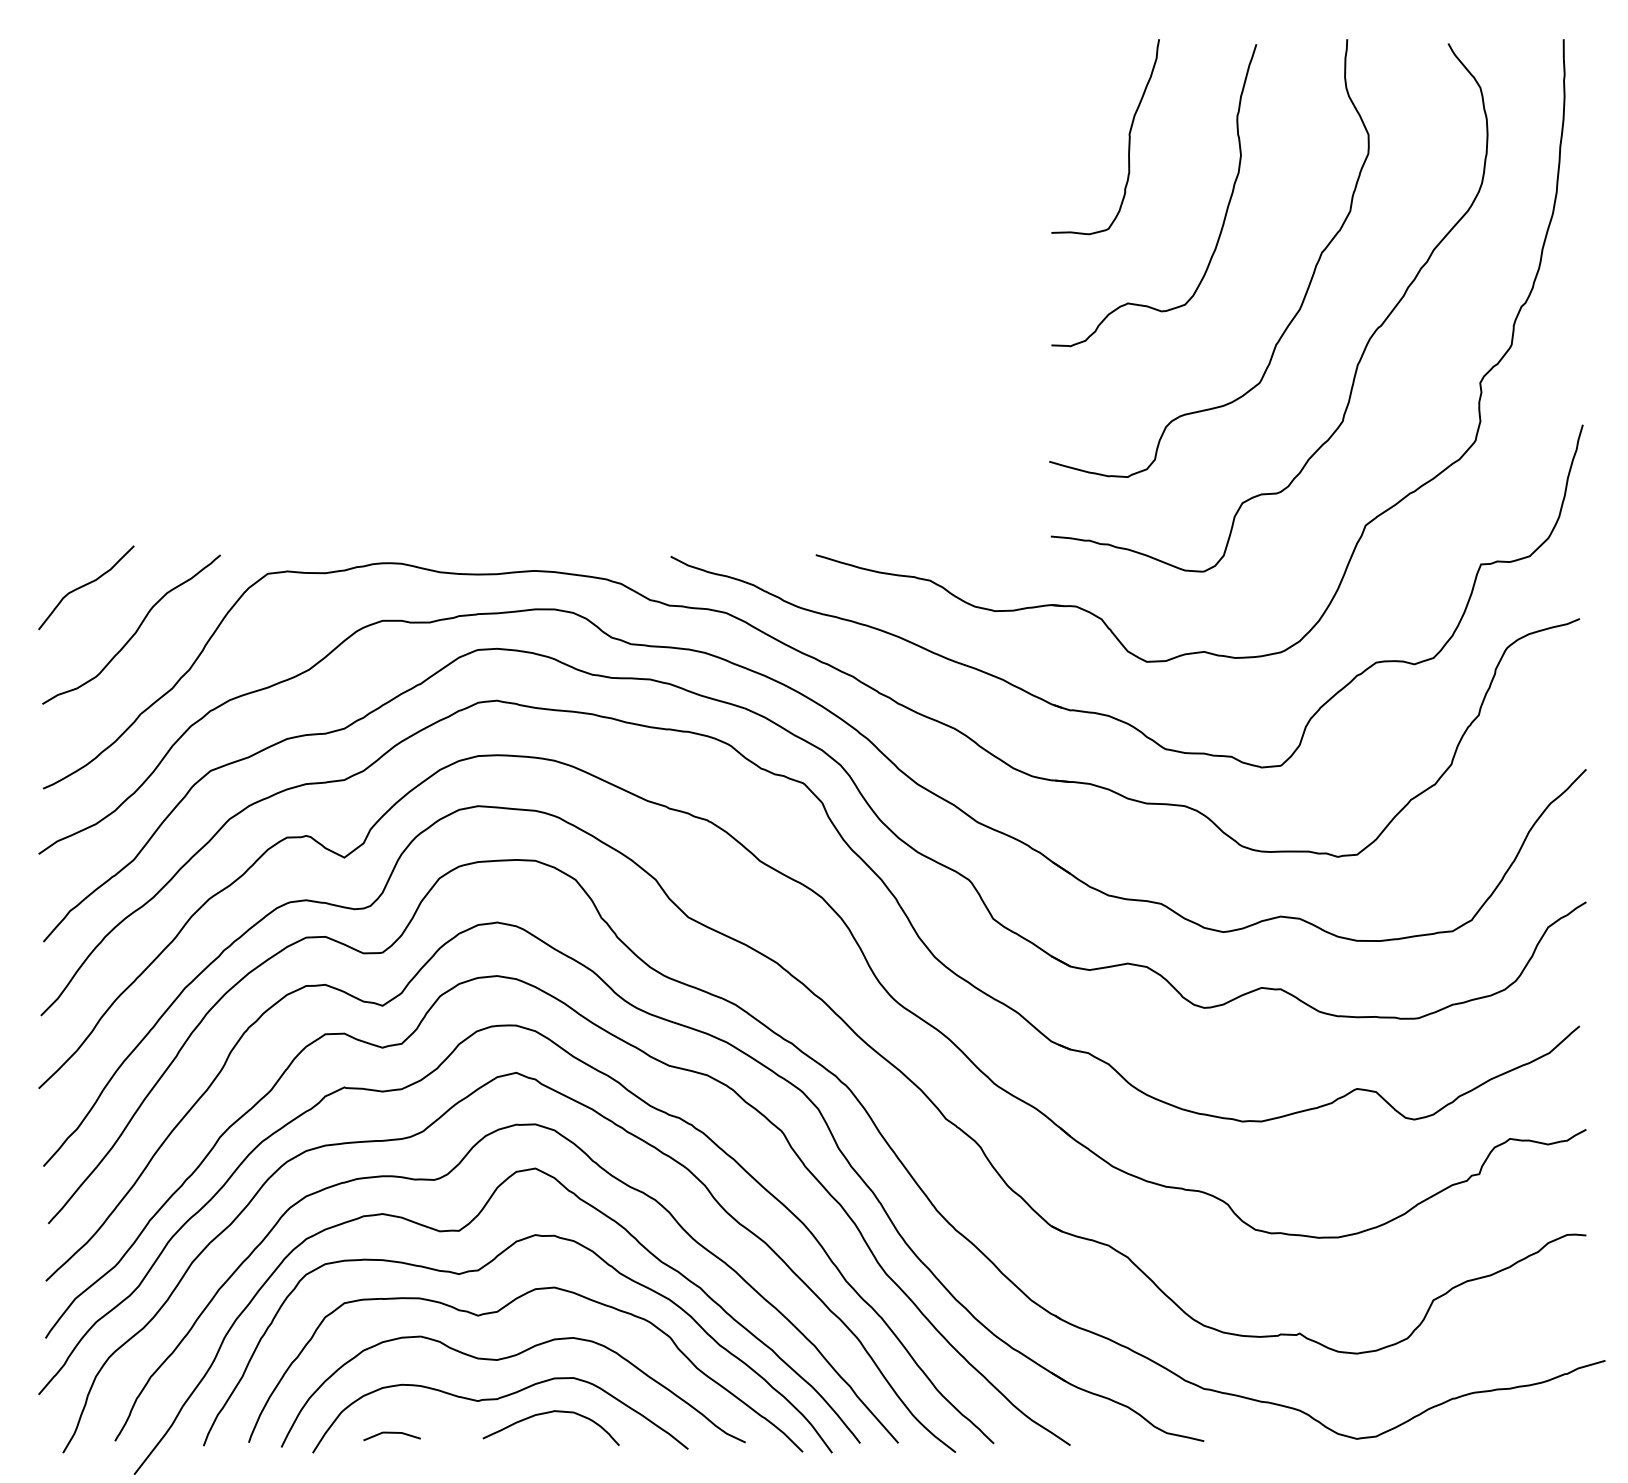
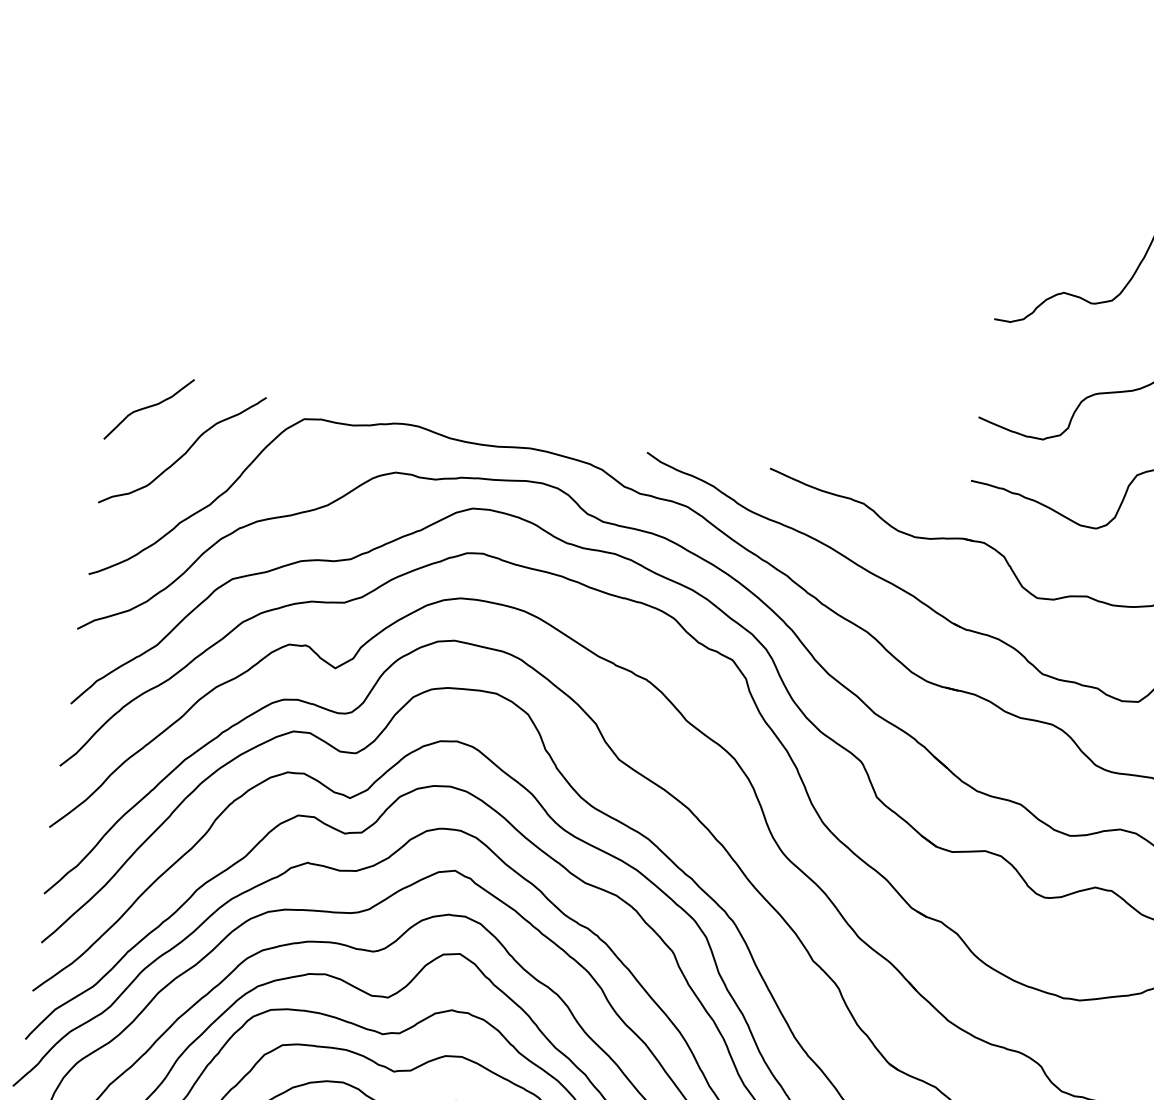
curve: (1128, 137) -> (1084, 152), removed

